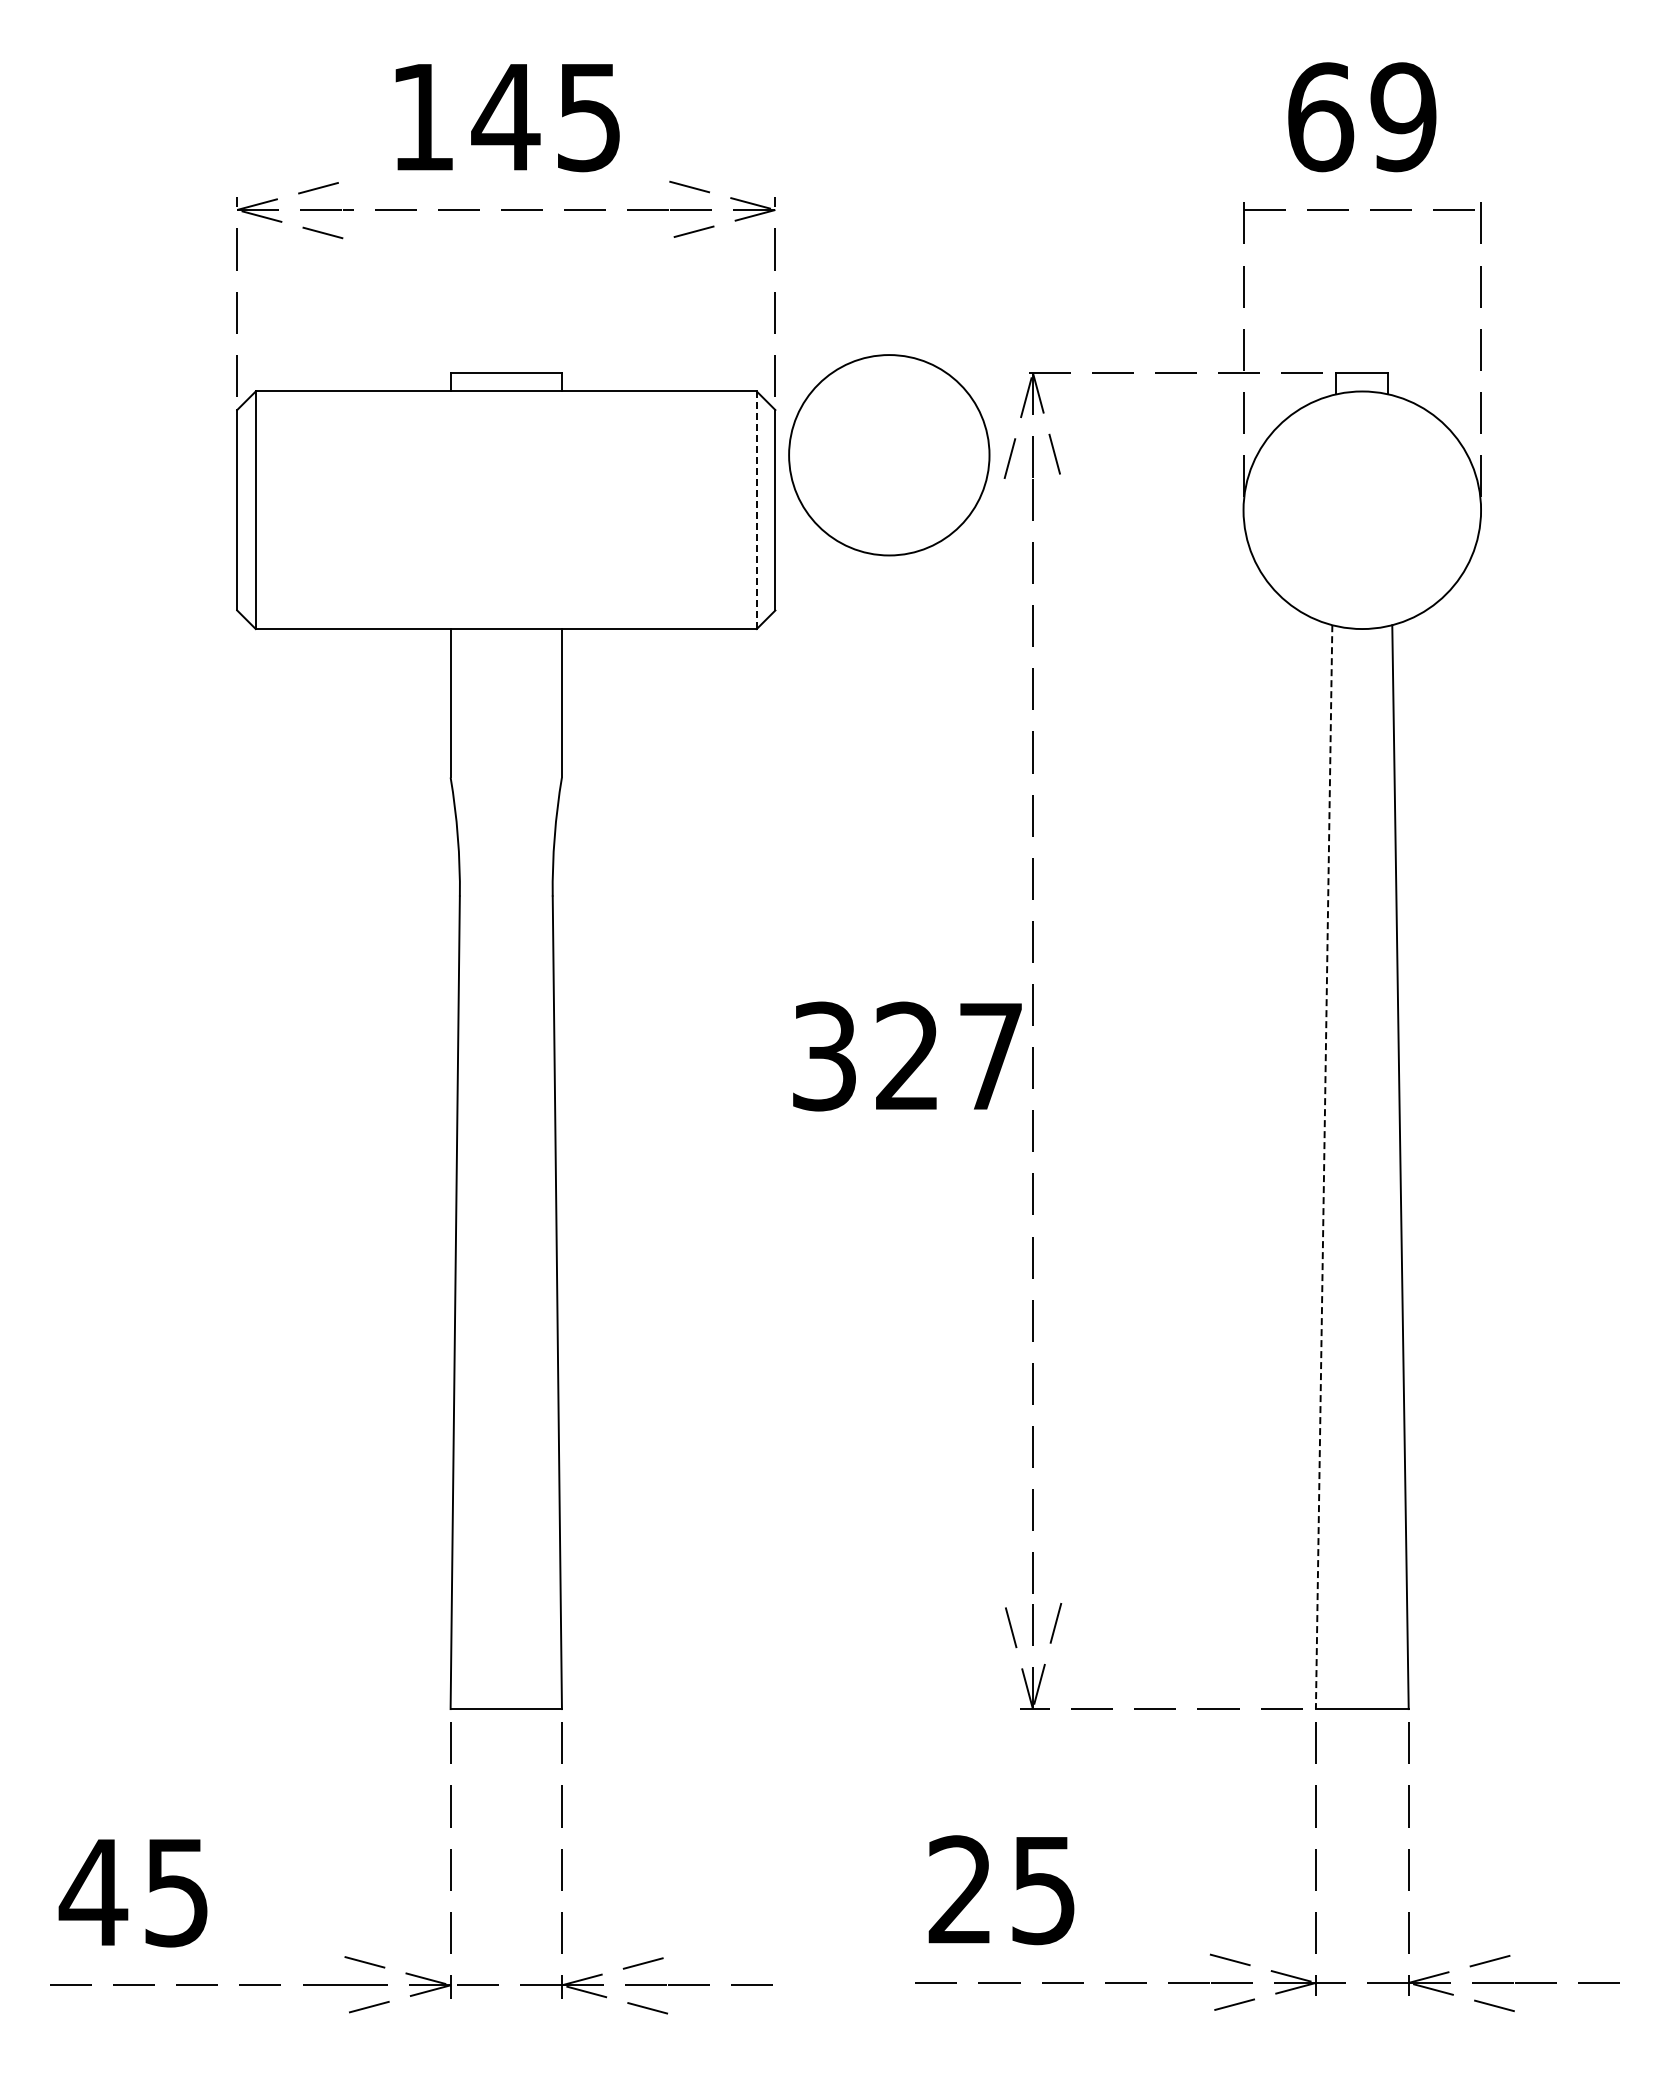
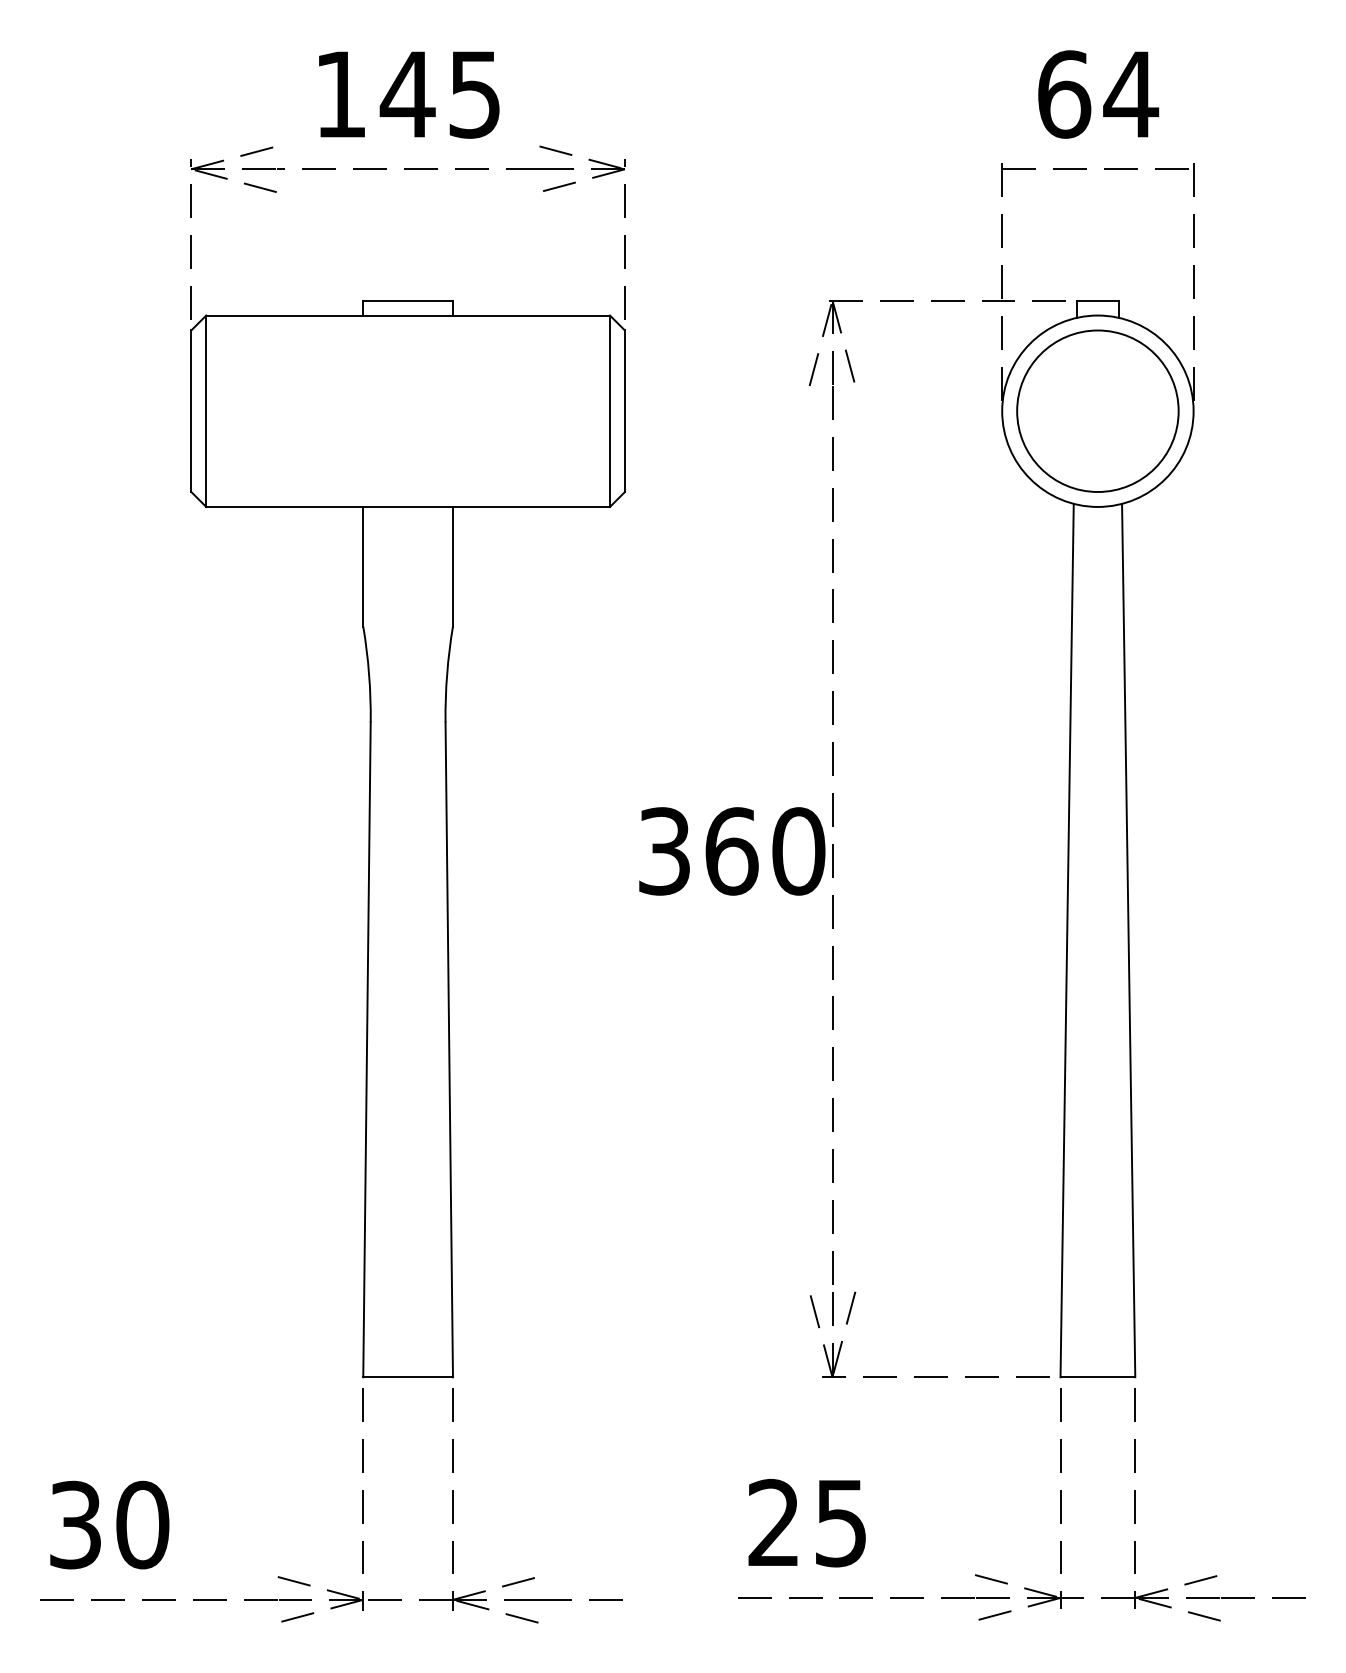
text: (1403, 117) -> (1131, 94), 69 -> 64
circle: (889, 455) -> (1098, 411), moved
line: (756, 510) -> (609, 411), dashed -> solid
text: (949, 1056) -> (765, 851), 327 -> 360
line: (1324, 1167) -> (1067, 940), dashed -> solid
text: (134, 1892) -> (108, 1525), 45 -> 30

